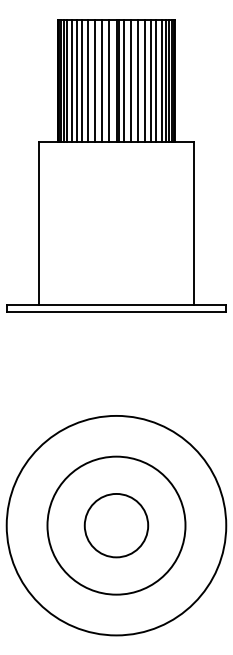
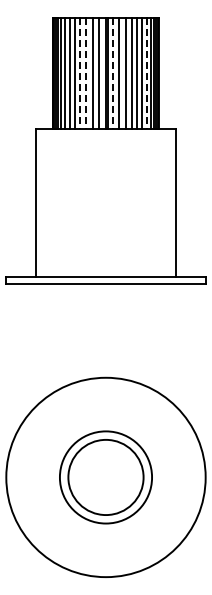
line: (88, 80) -> (80, 73), solid -> dashed
line: (95, 80) -> (86, 73), solid -> dashed
line: (123, 80) -> (112, 73), solid -> dashed
line: (161, 80) -> (146, 73), solid -> dashed
circle: (115, 525) -> (105, 477), size x0.6
circle: (115, 525) -> (105, 477), size x1.6

